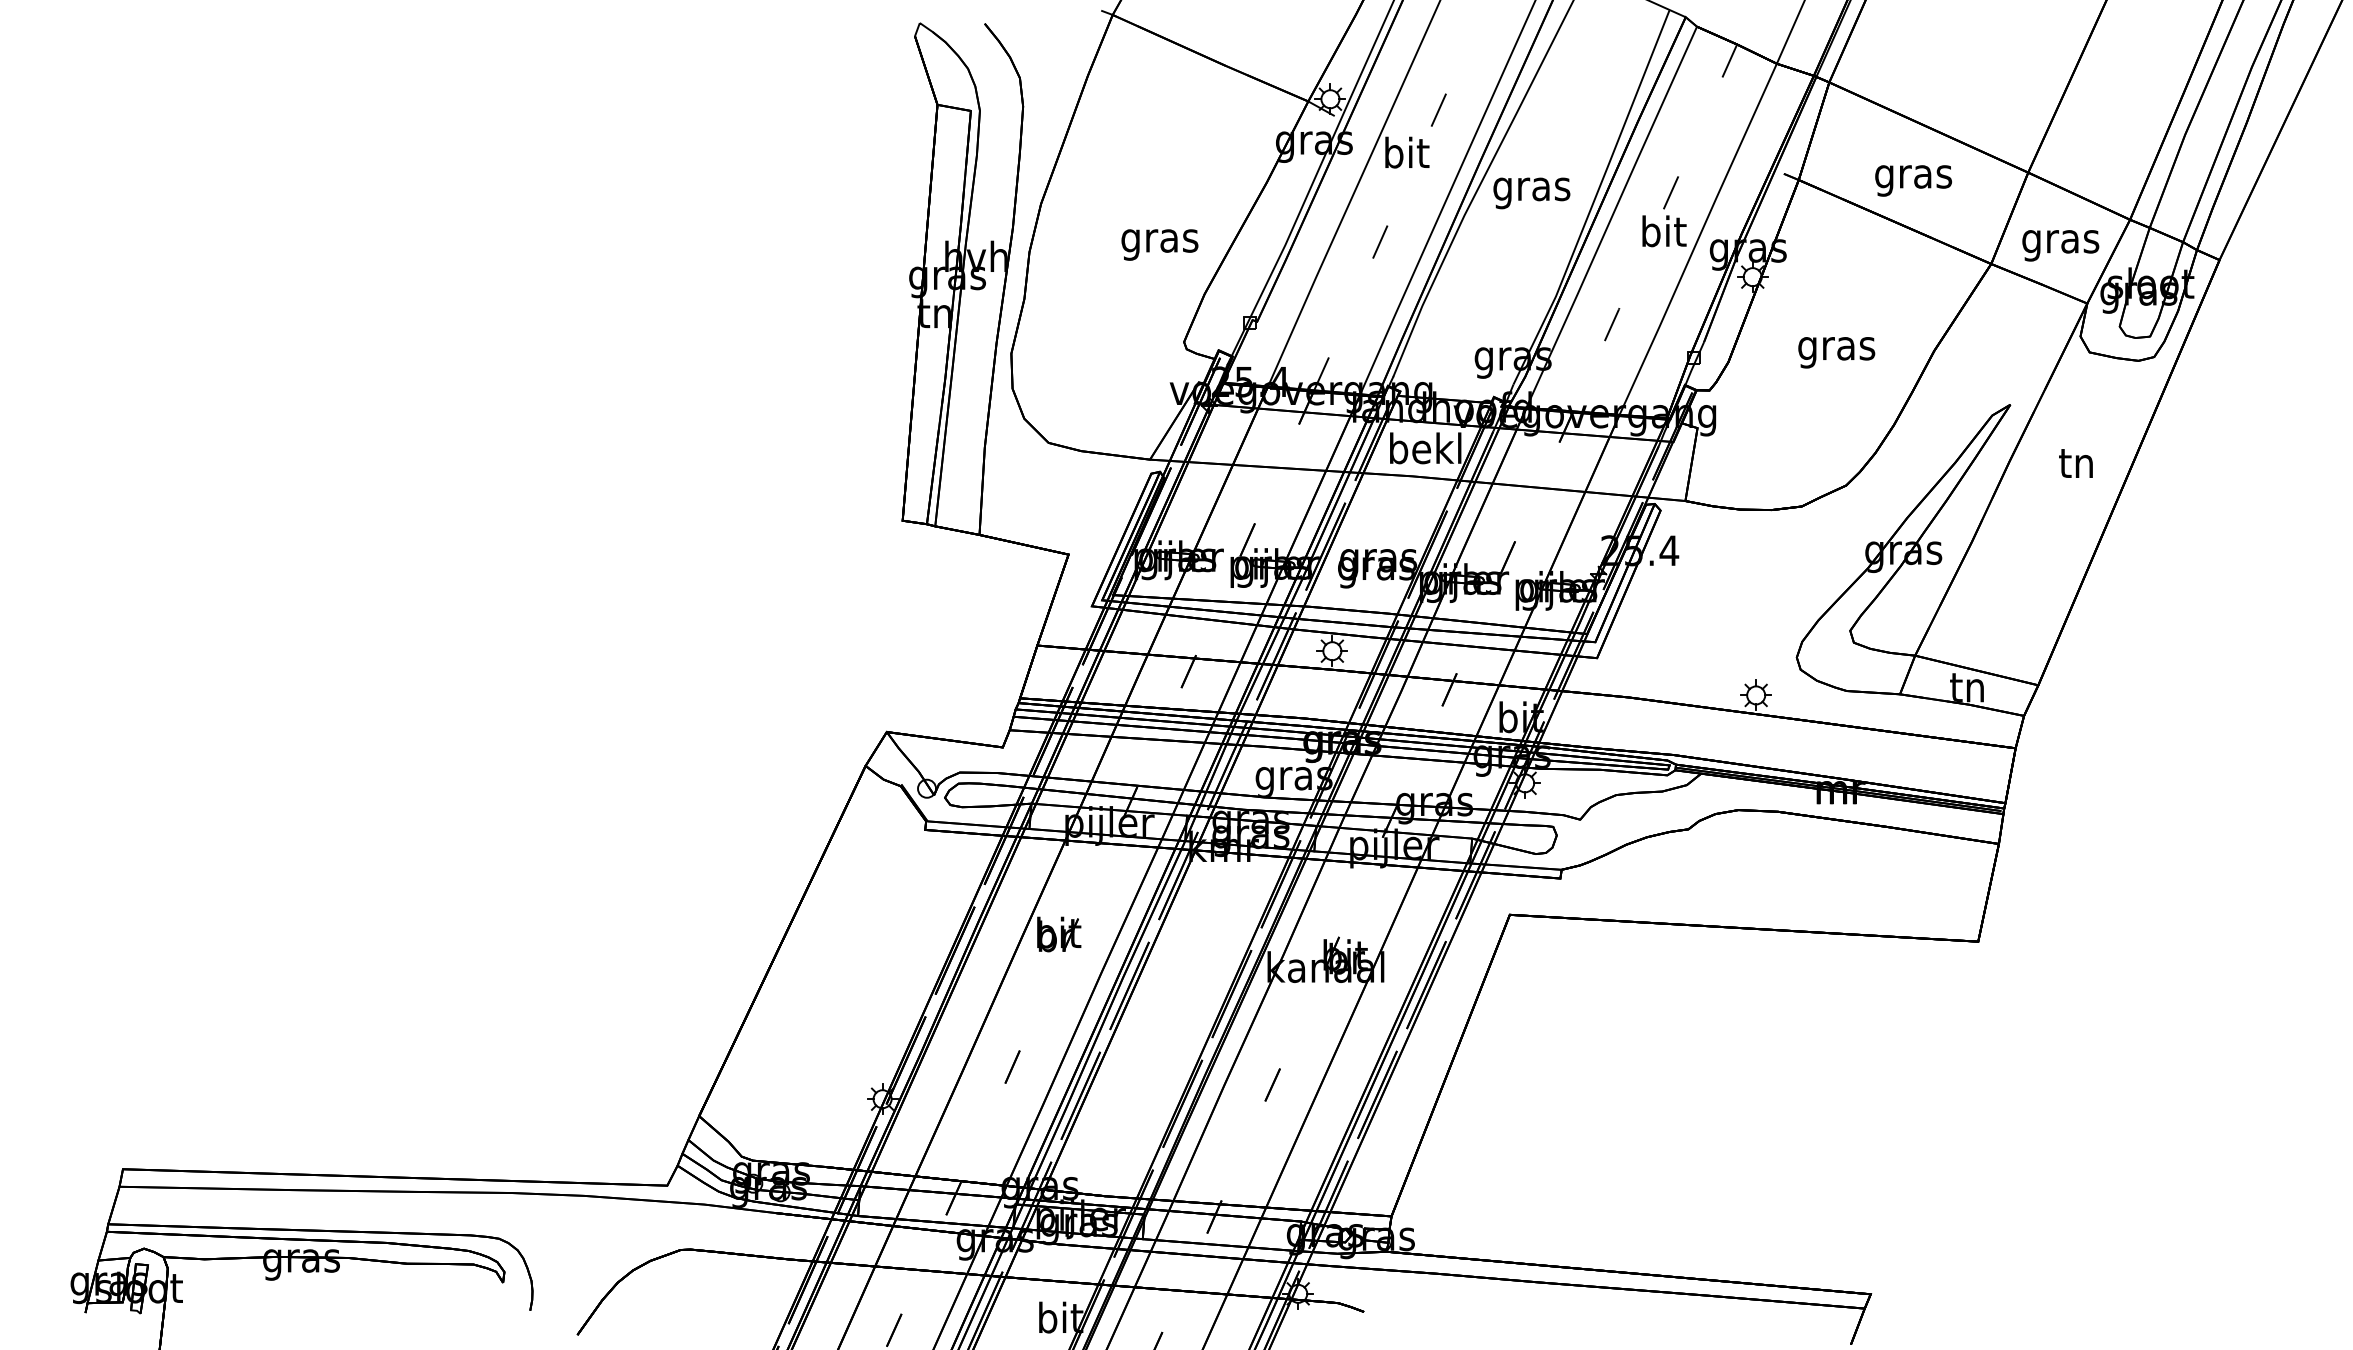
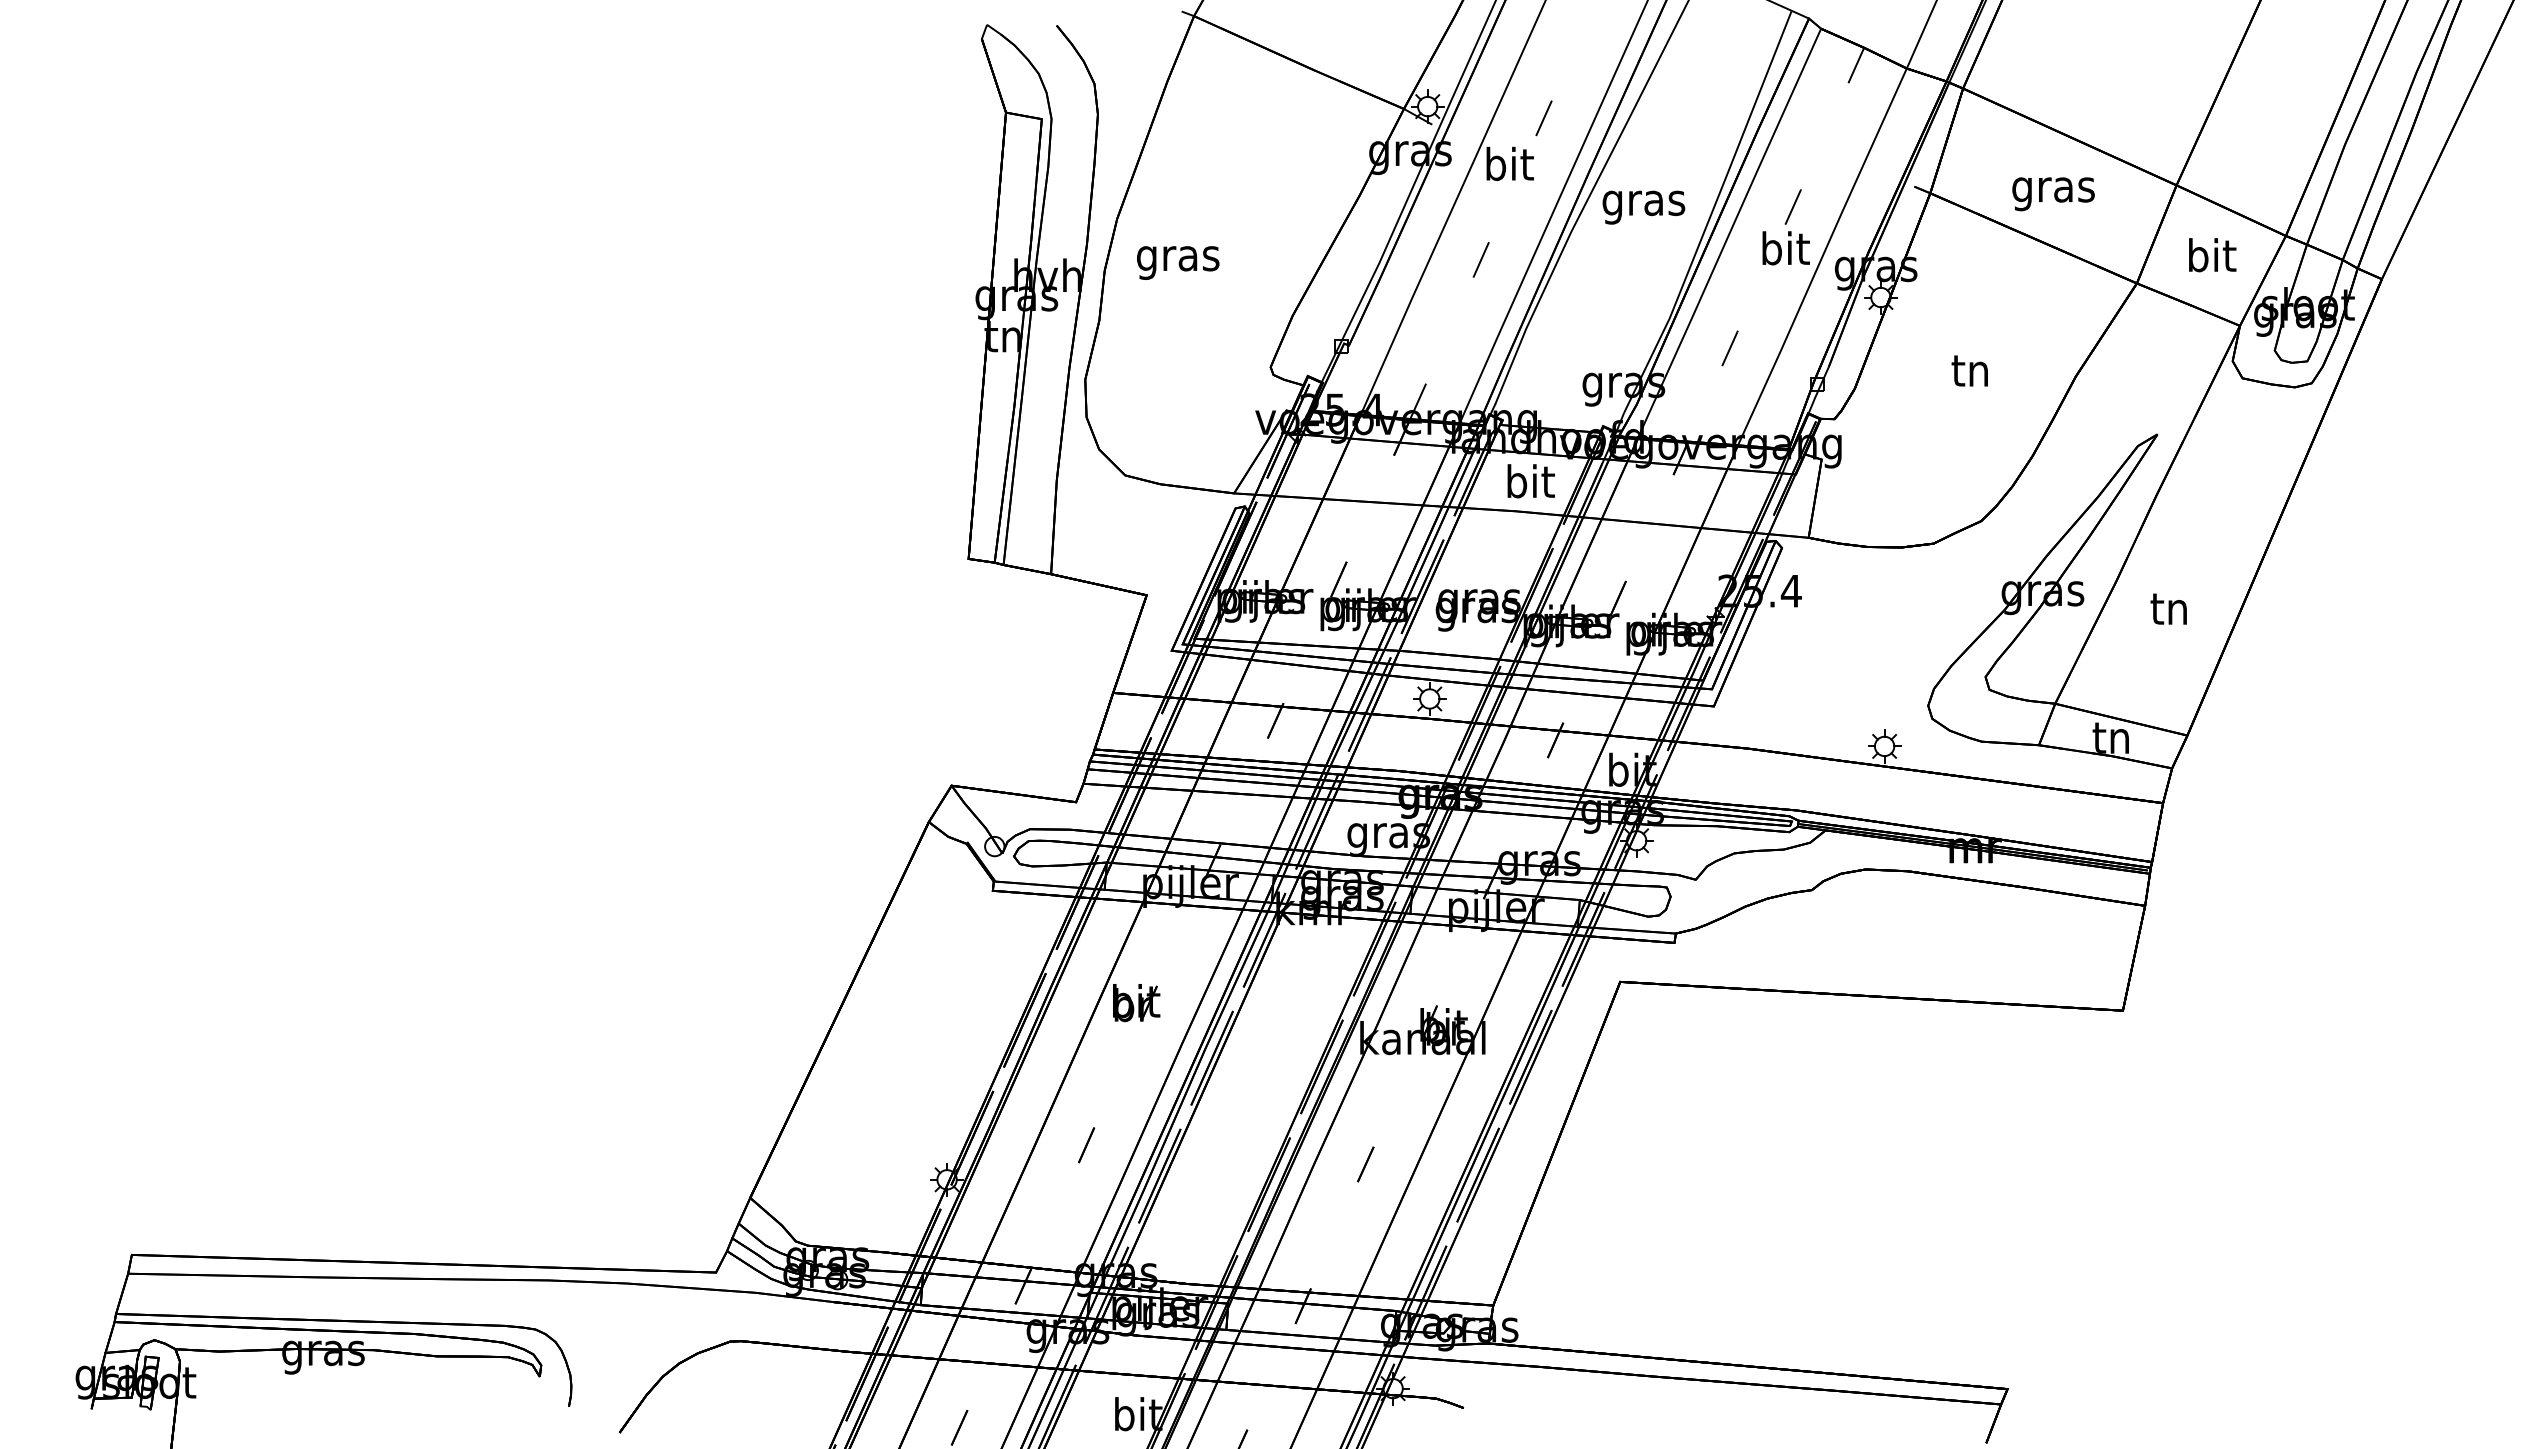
text: (2060, 241) -> (2211, 259), gras -> bit
text: (1159, 244) -> (1177, 262), moved
text: (1836, 349) -> (1970, 375), gras -> tn
text: (1425, 448) -> (1529, 481), bekl -> bit
text: (2075, 463) -> (2168, 609), moved

